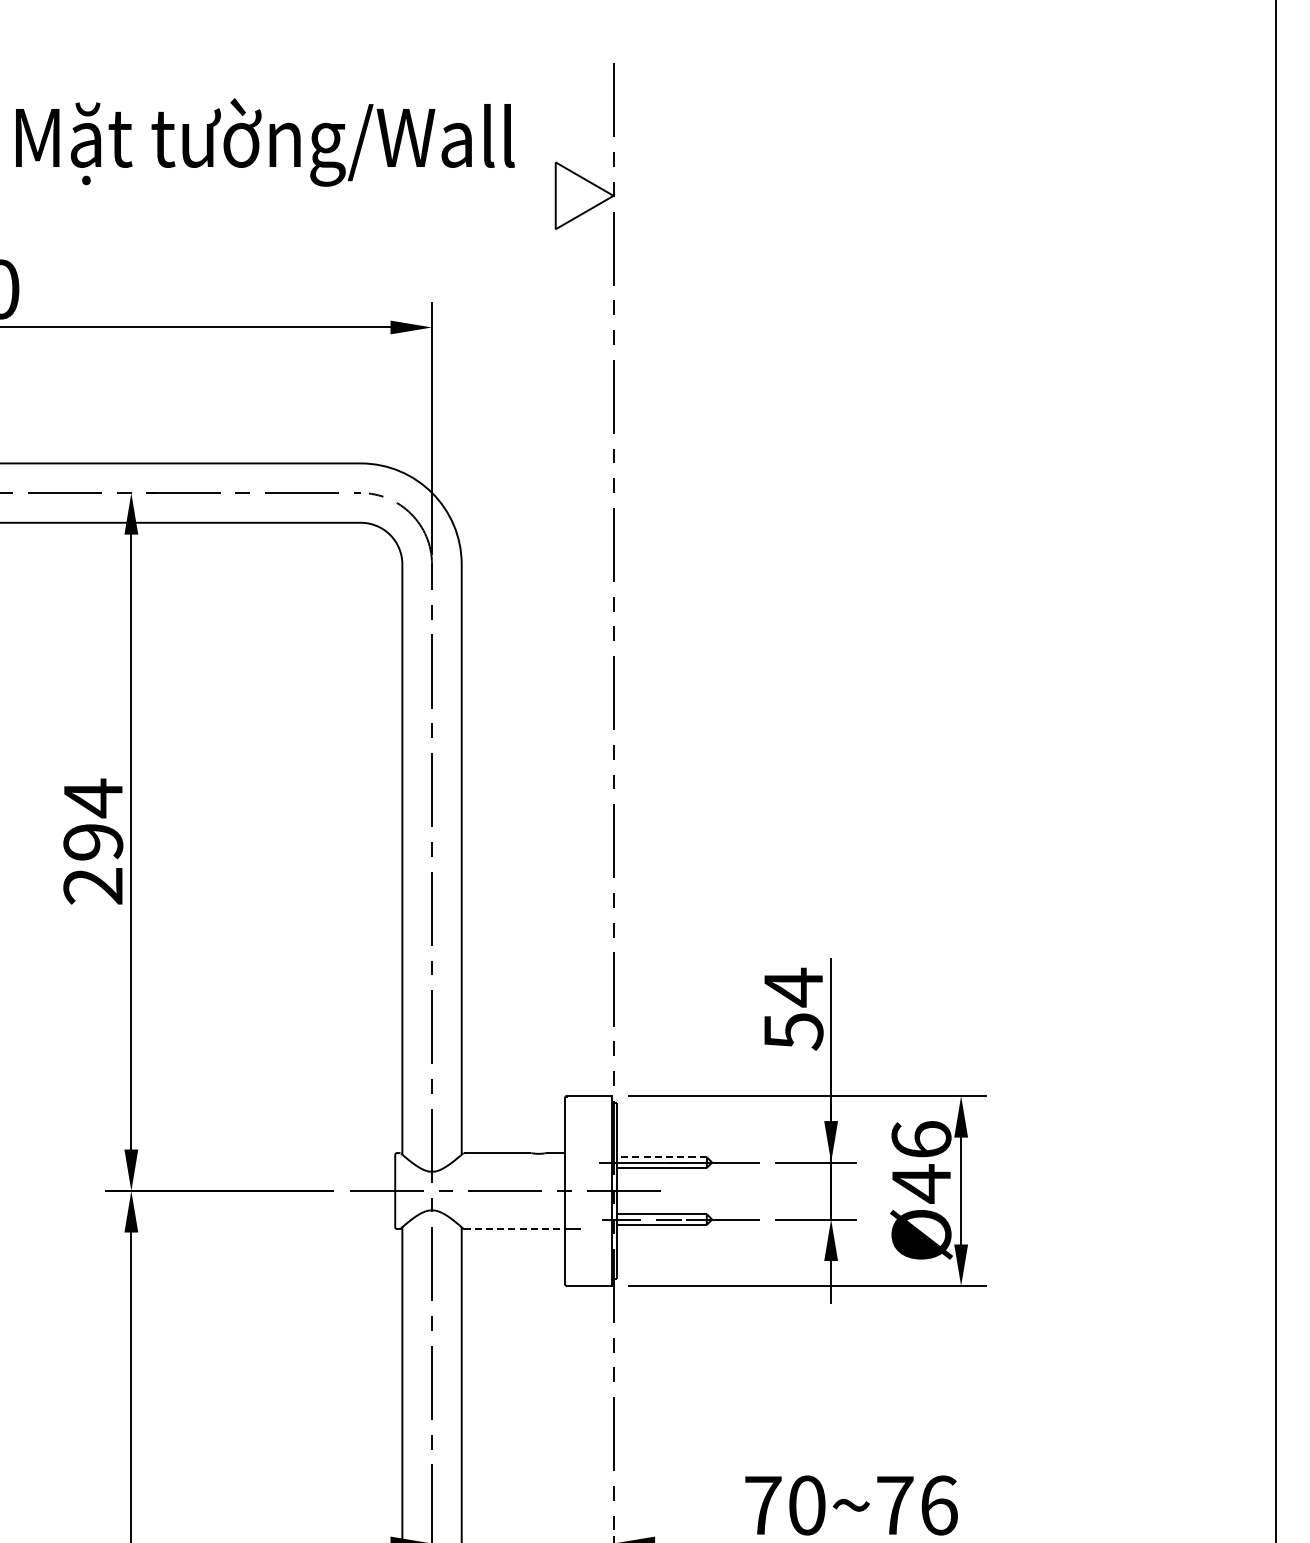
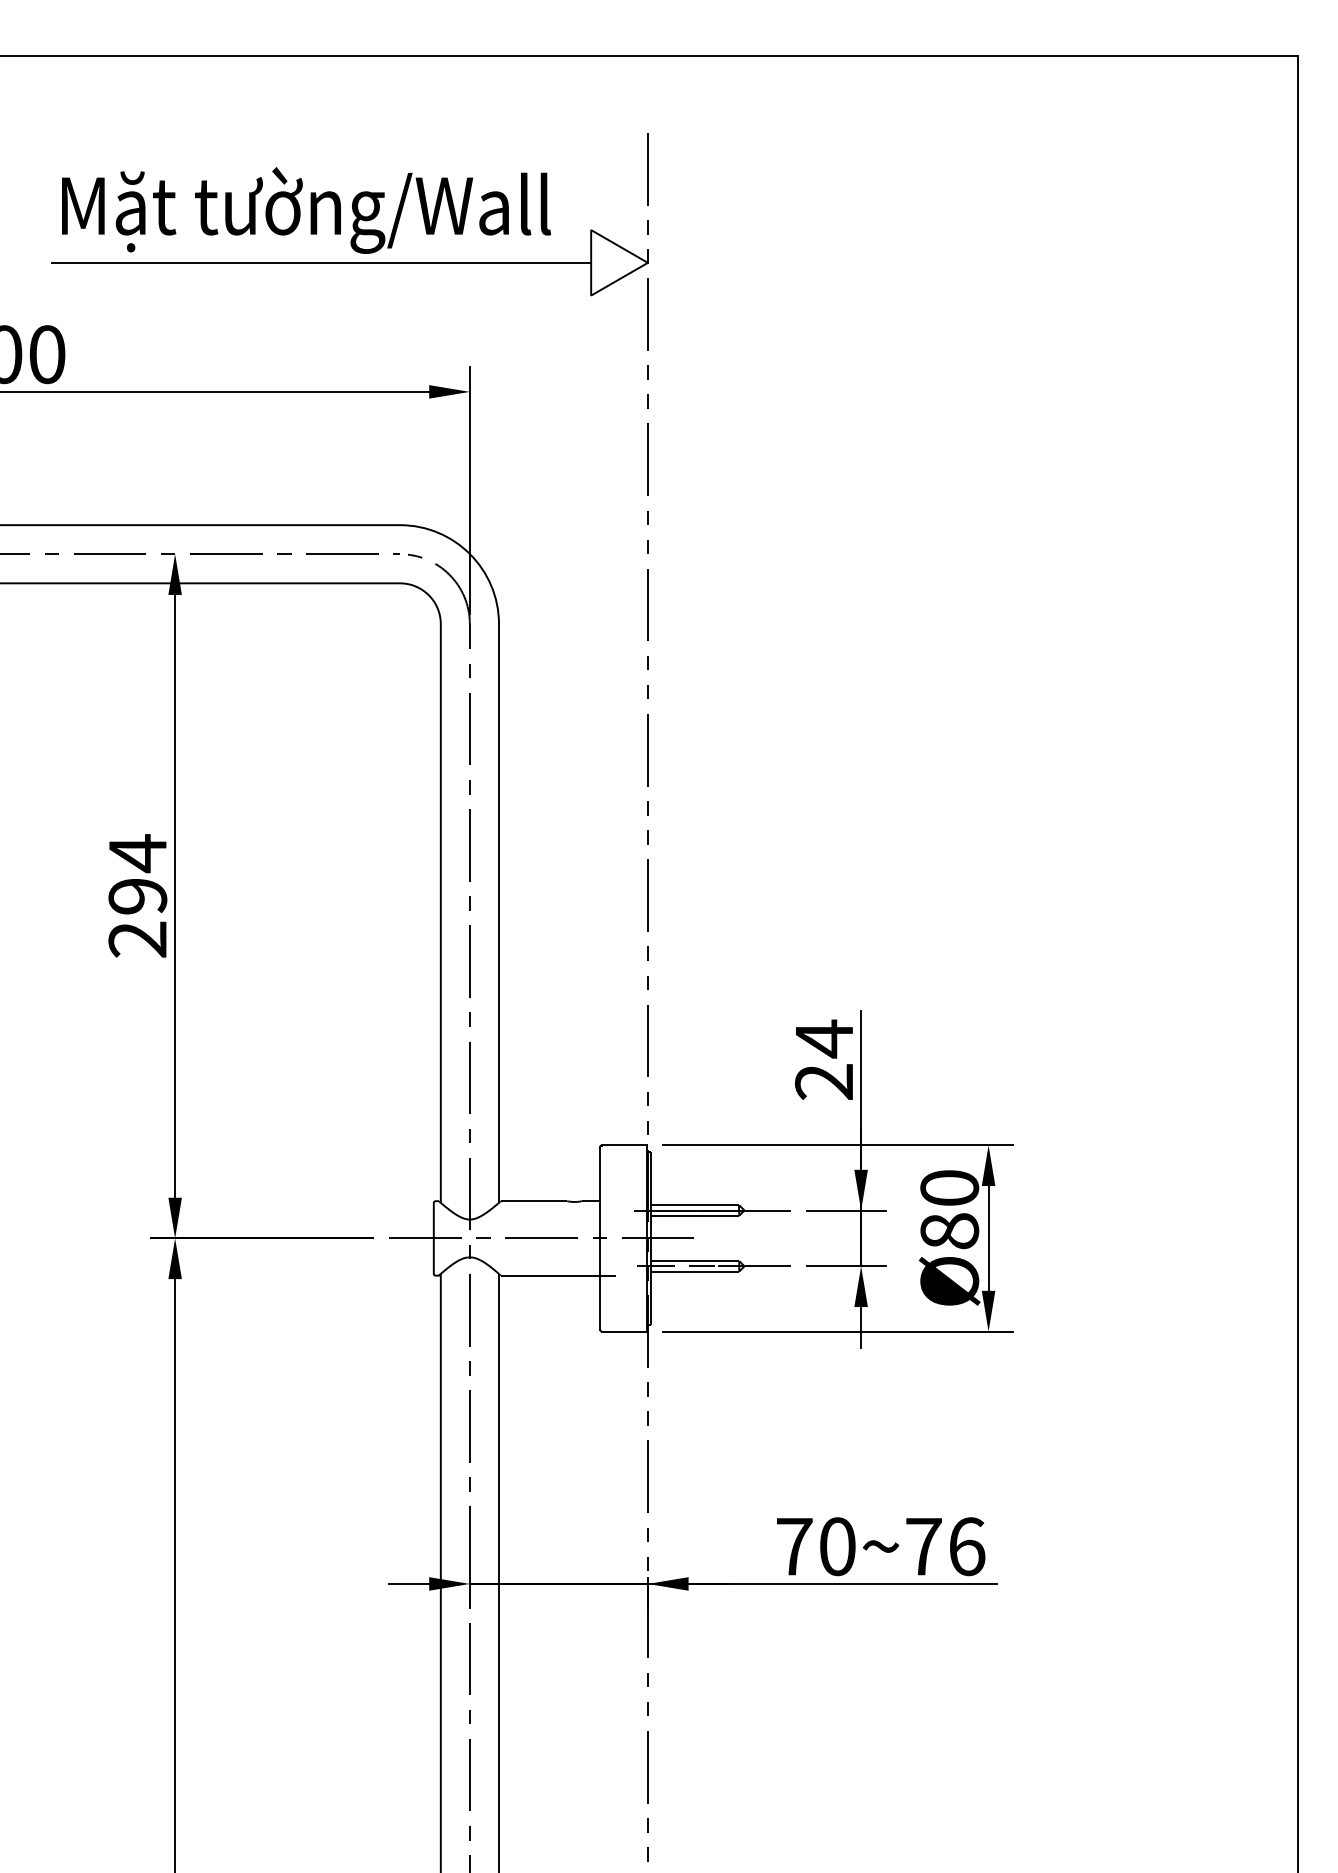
line: (280, 195) -> (321, 262), added
text: (793, 1031) -> (824, 1082), 54 -> 24
line: (662, 1157) -> (695, 1205), dashed -> solid
text: (921, 1162) -> (949, 1210), Ø46 -> Ø80
line: (514, 1228) -> (550, 1275), dashed -> solid

